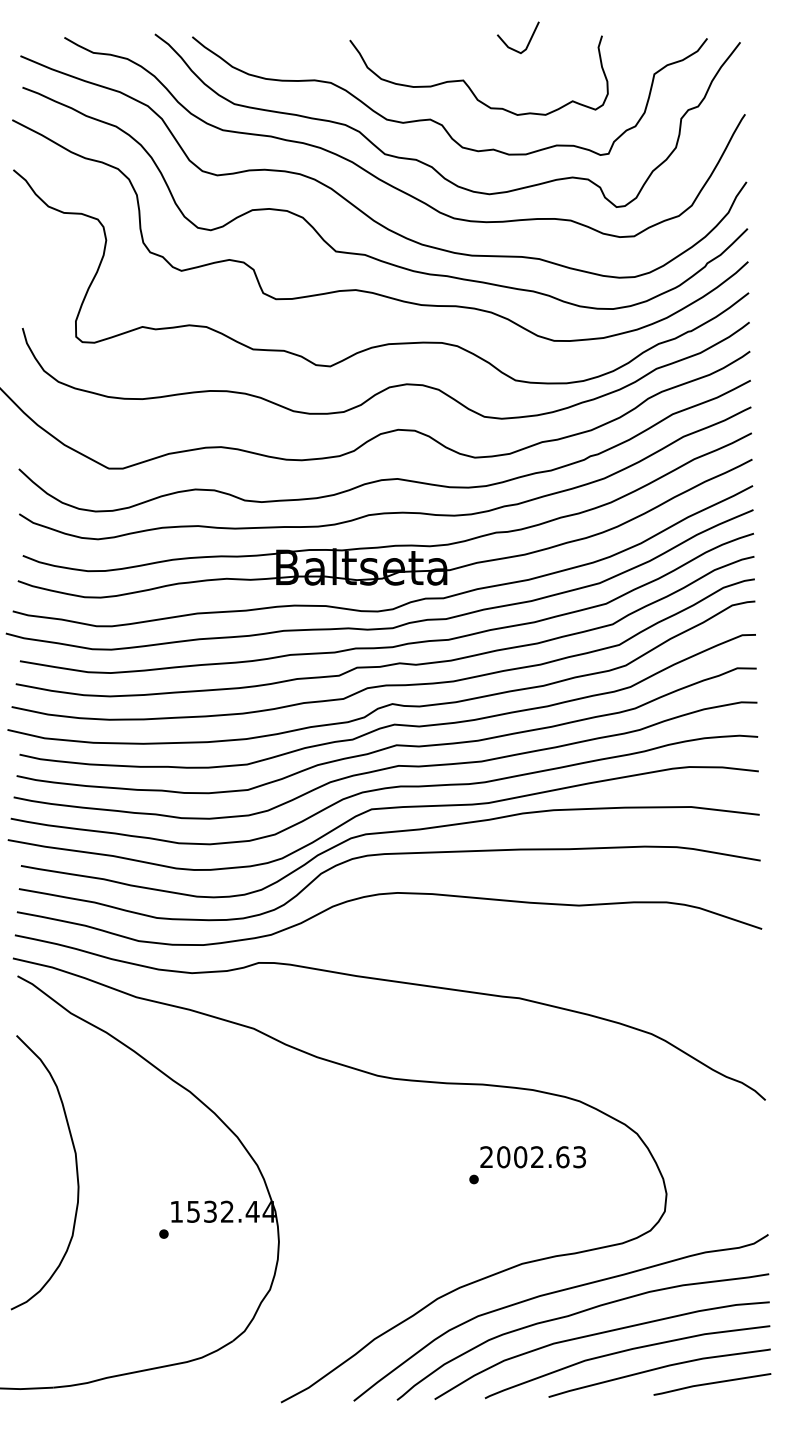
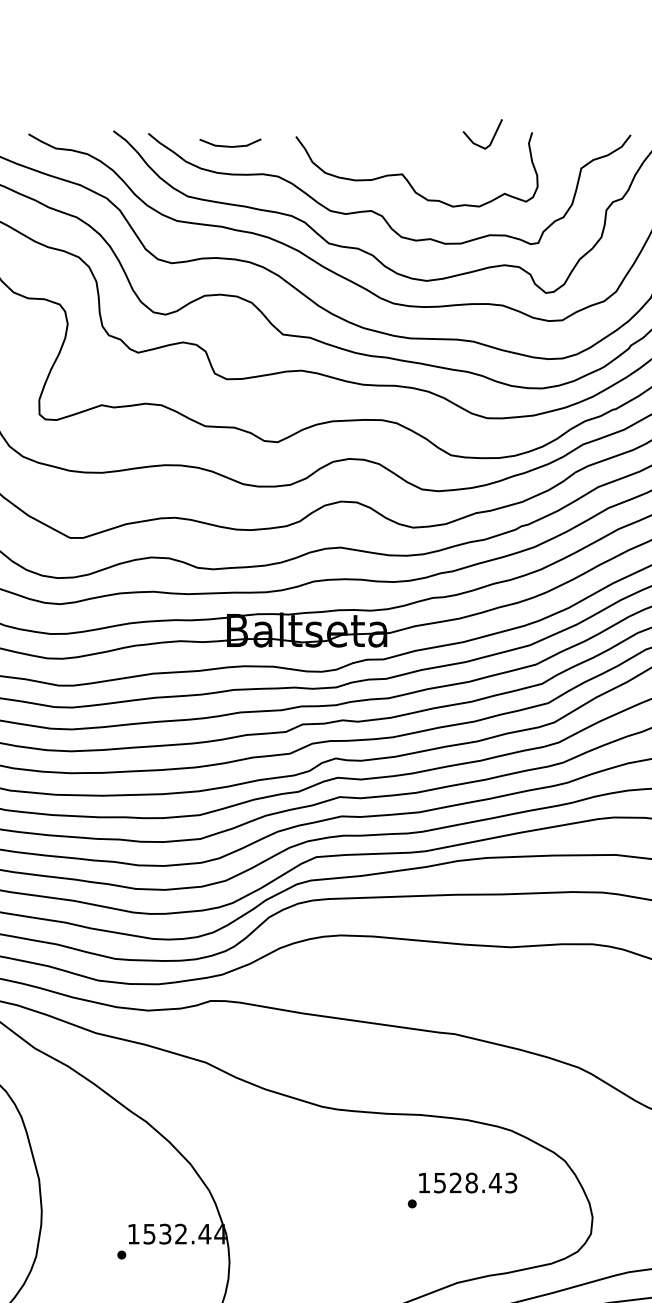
line: (528, 41) -> (492, 137), moved
line: (279, 50) -> (230, 146), added
text: (524, 1157) -> (459, 1183), 2002.63 -> 1528.43

